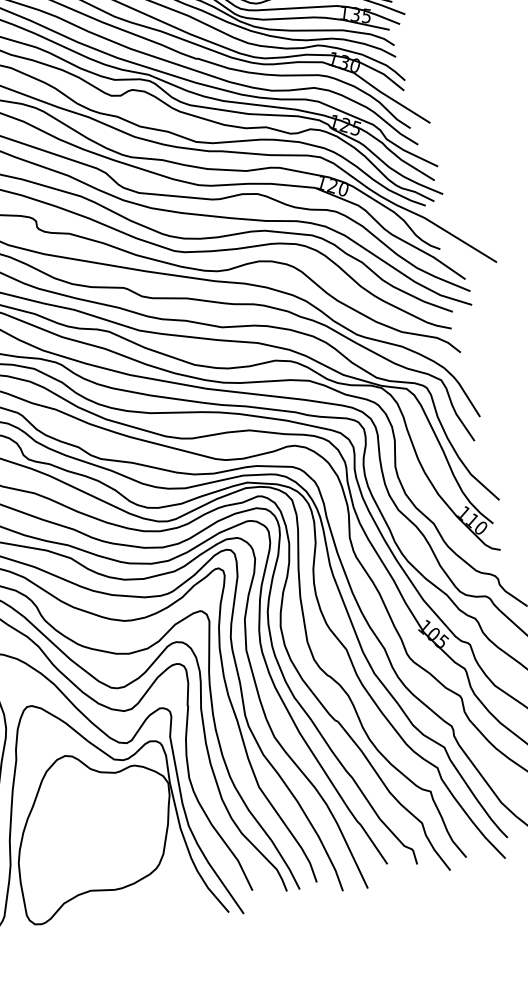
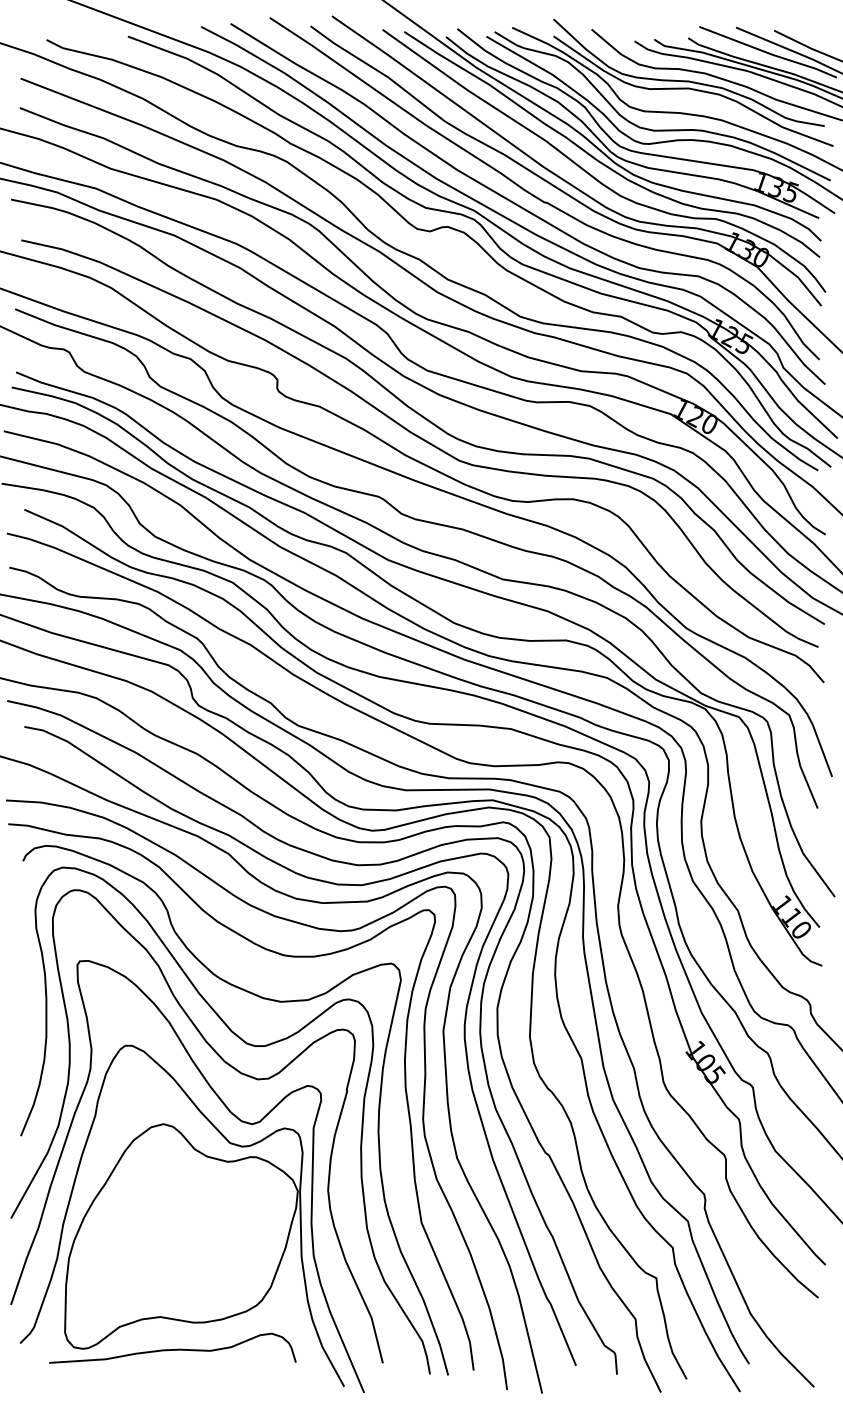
curve: (104, 911) -> (172, 1349), added

